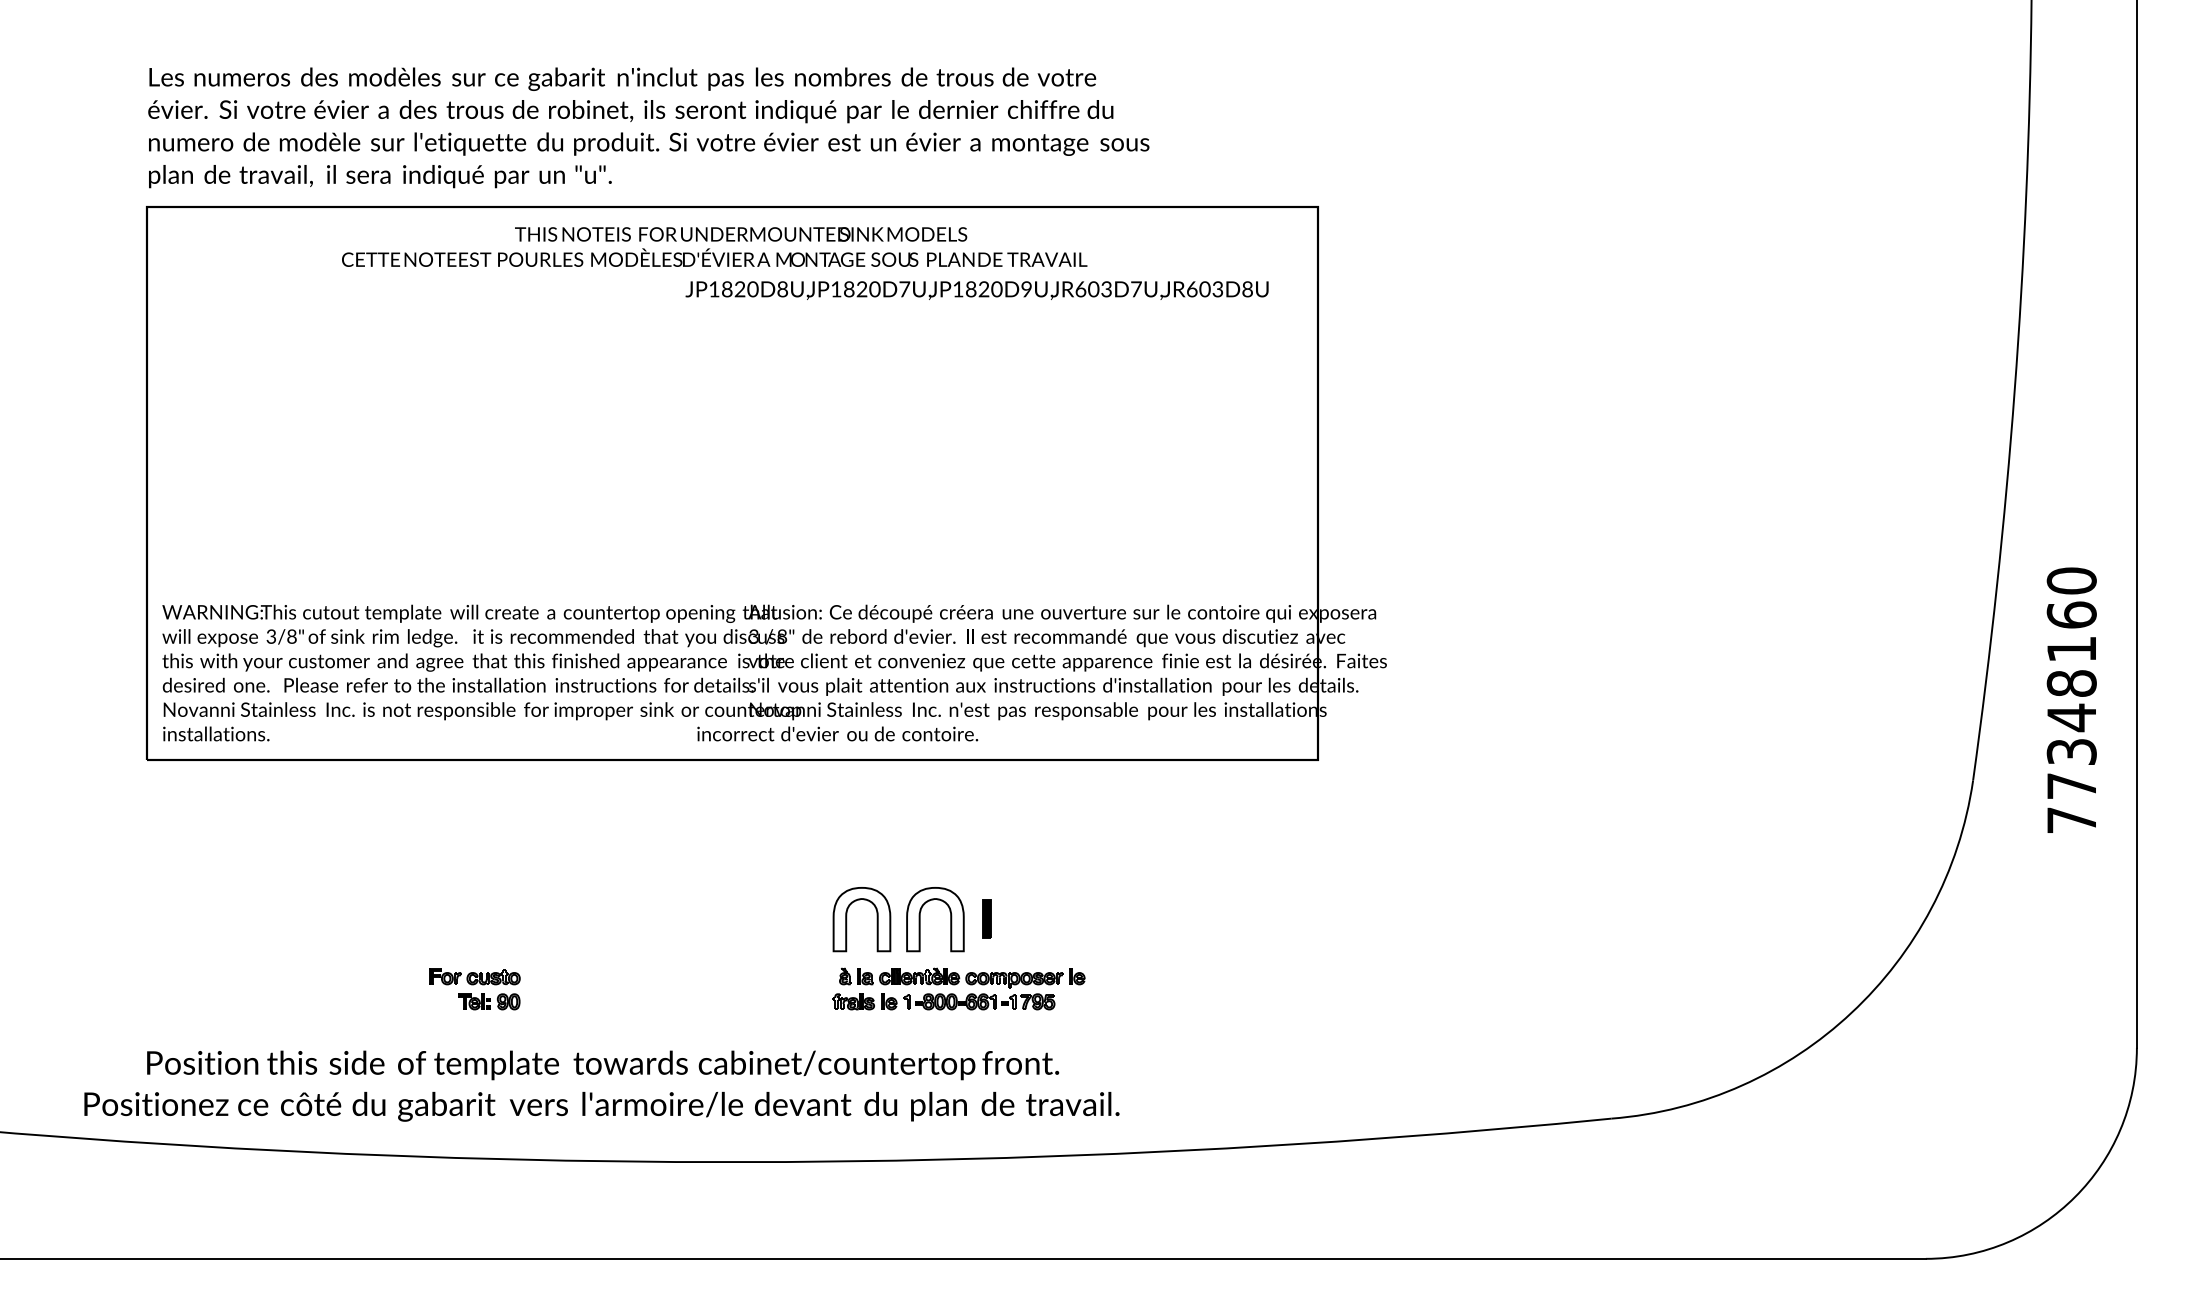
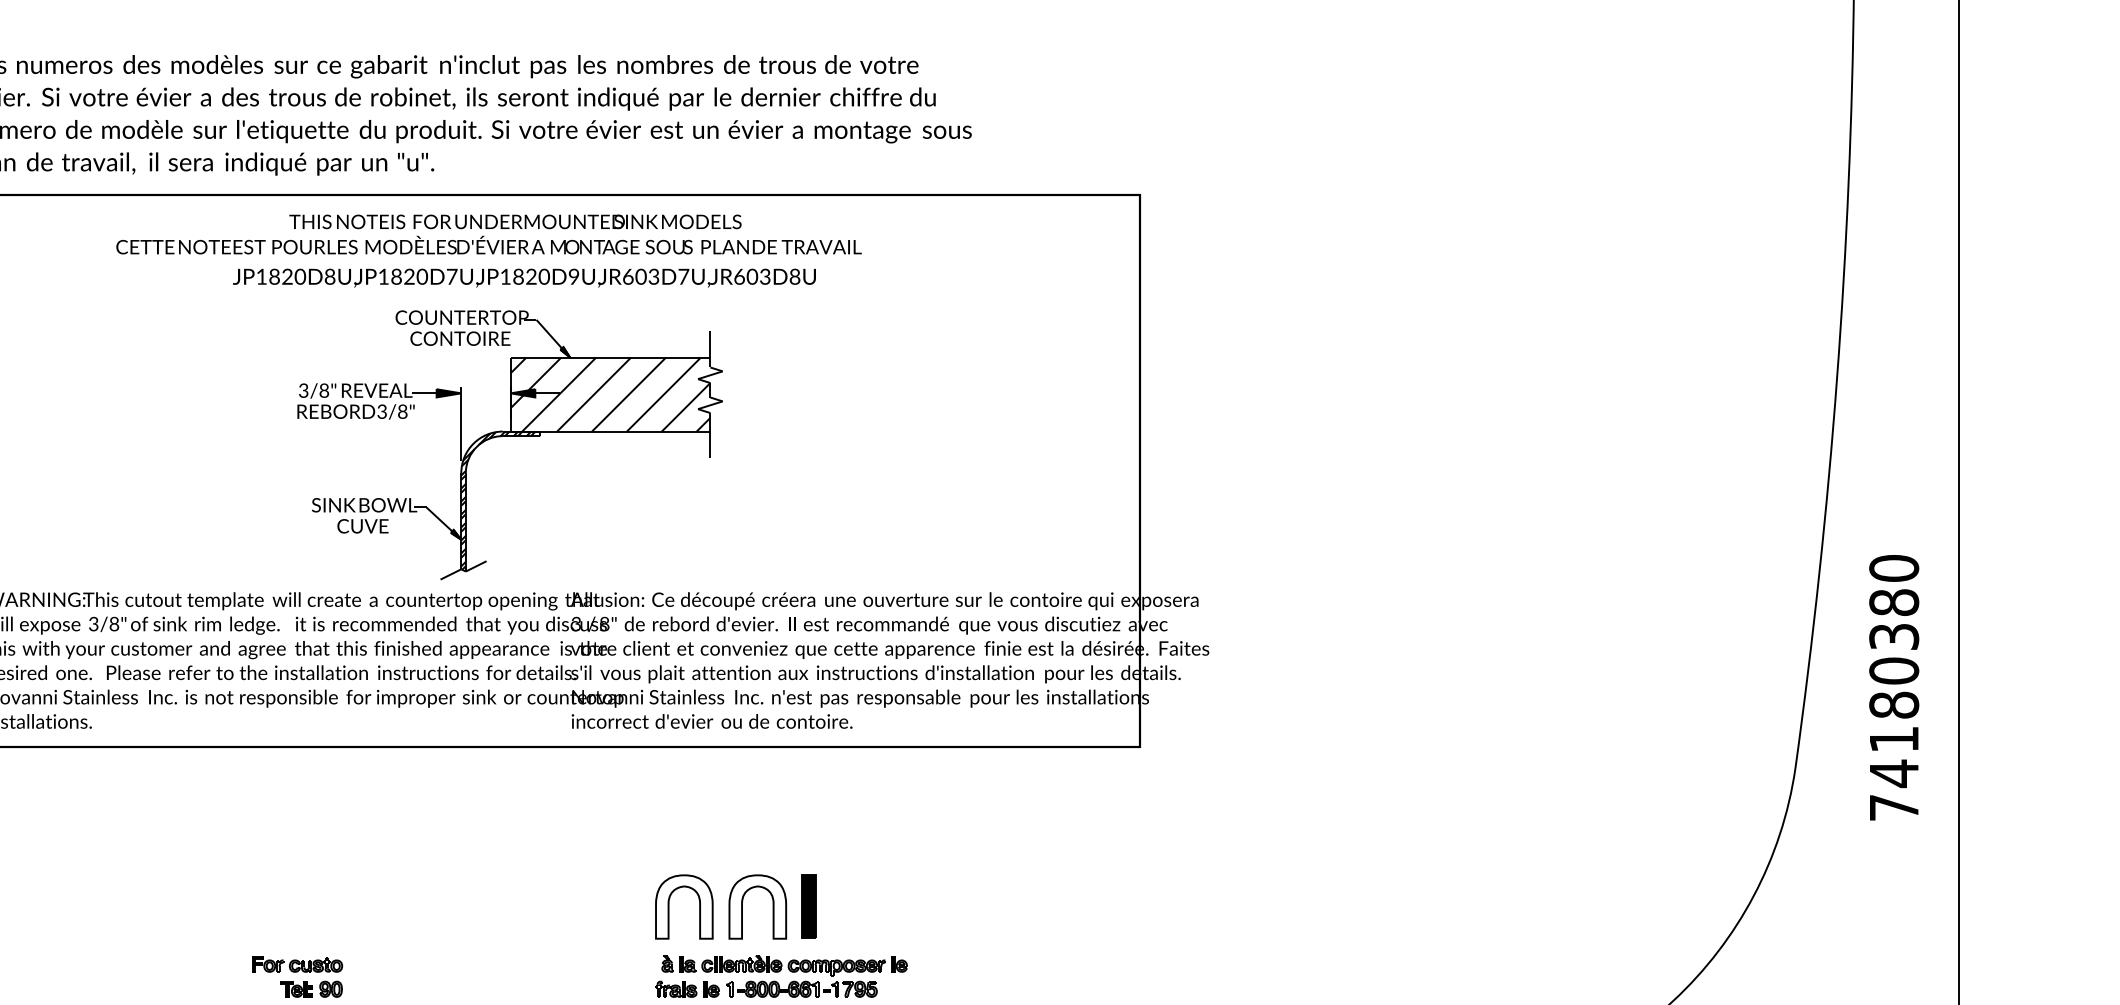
text: (714, 246) -> (488, 233), moved
text: (976, 290) -> (523, 277), moved
part: (687, 449) -> (509, 436), added
text: (2071, 700) -> (1893, 687), 77348160 -> 74180380
text: (837, 733) -> (711, 720), moved
part: (986, 919) -> (808, 906), size x1.67

